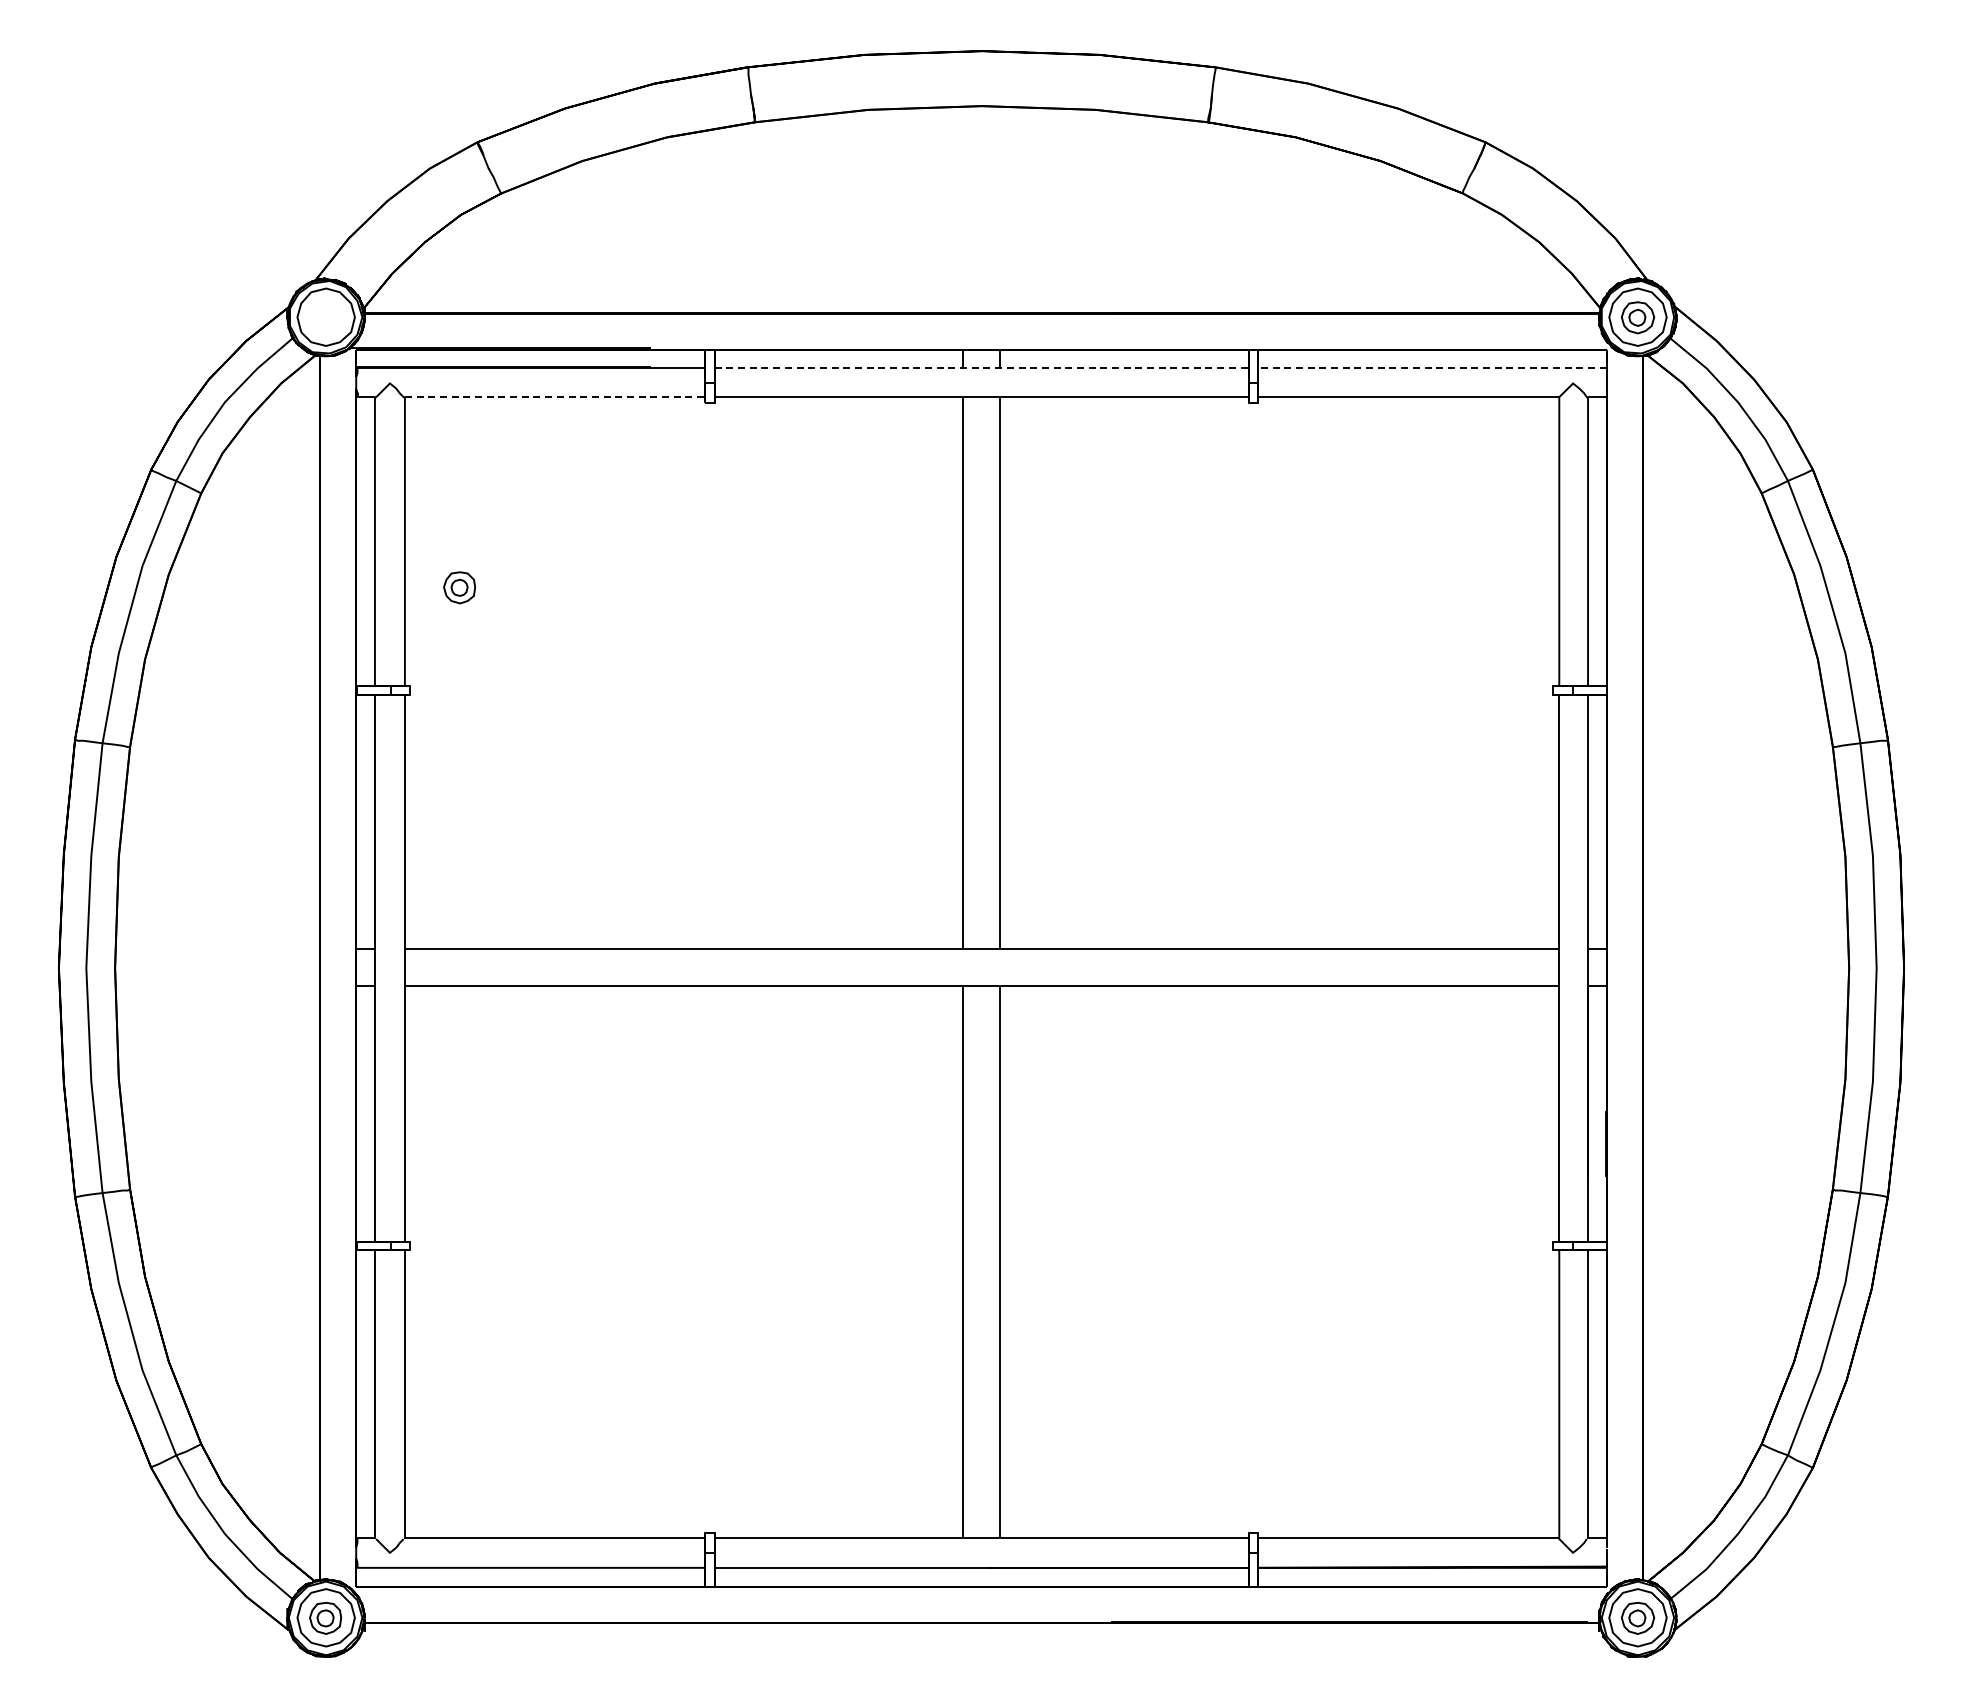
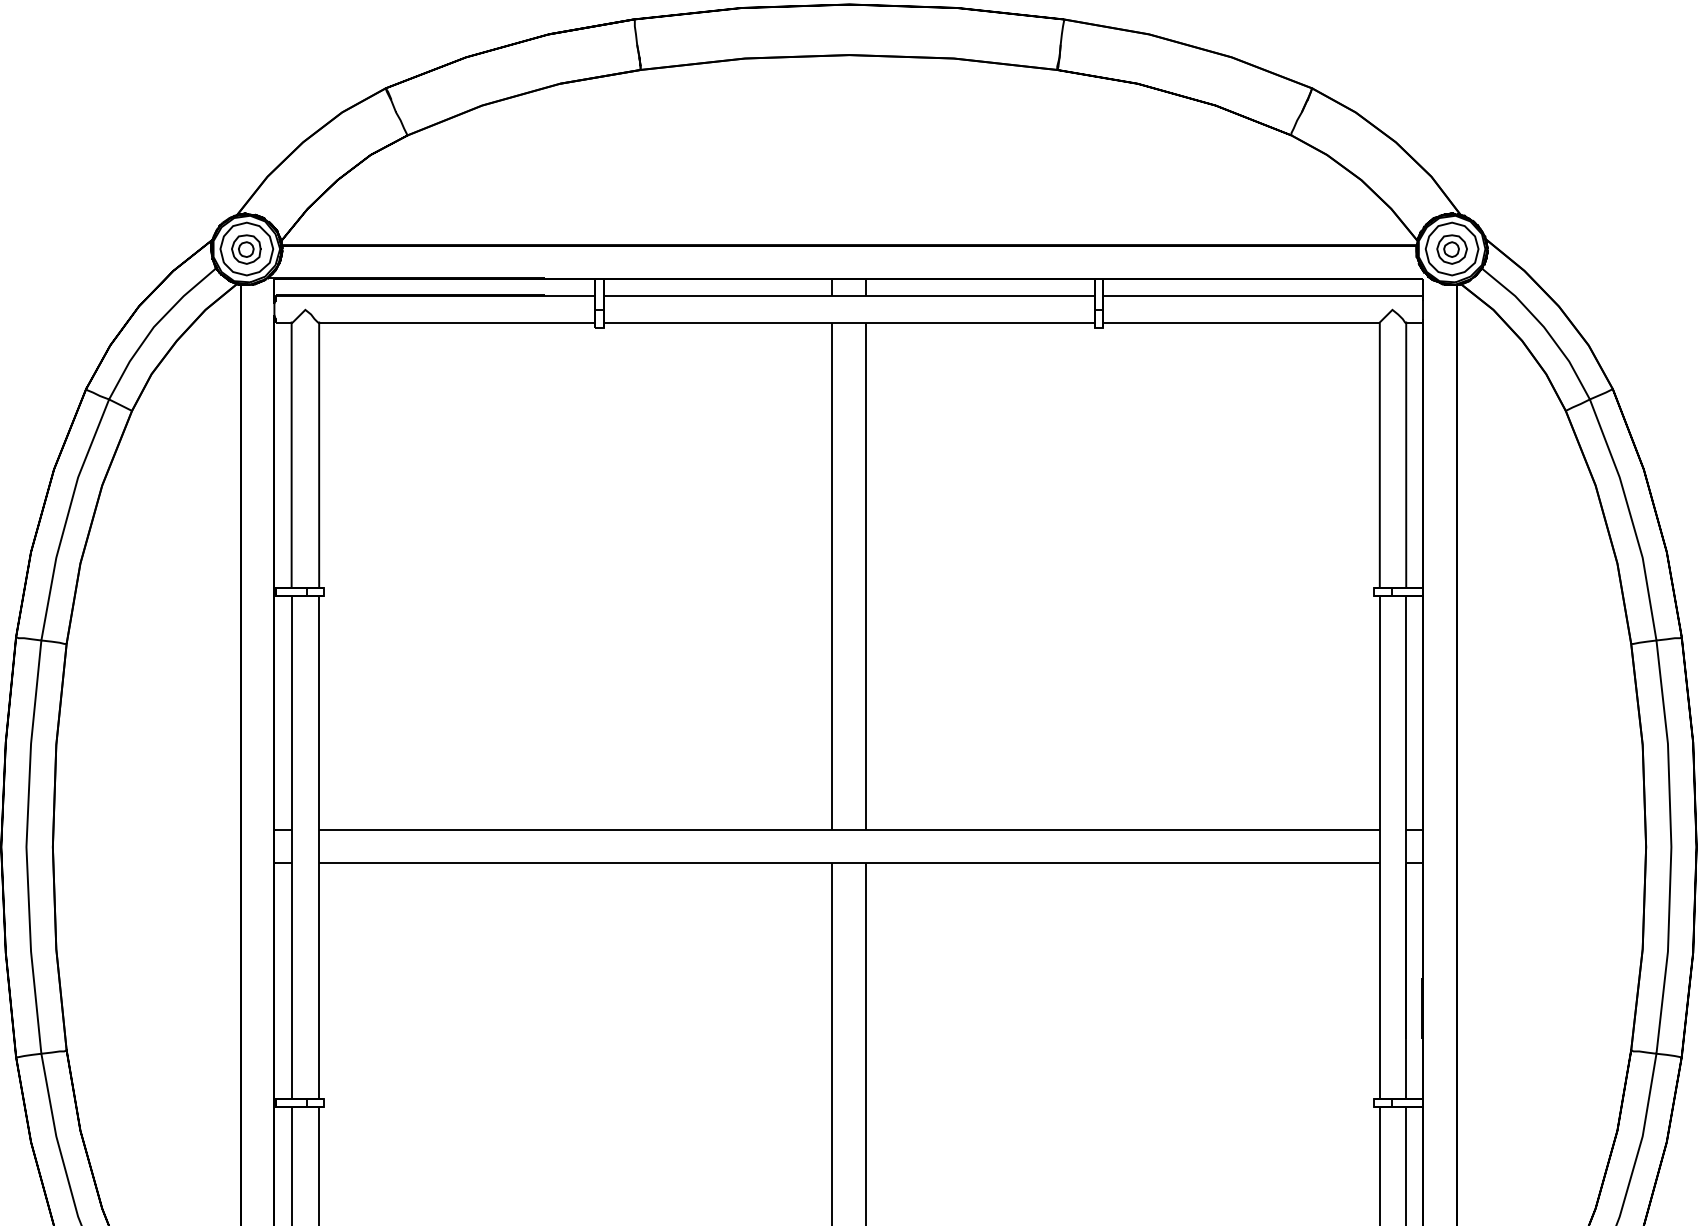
line: (981, 368) -> (848, 296), dashed -> solid
line: (1432, 368) -> (1263, 296), dashed -> solid
line: (554, 397) -> (456, 322), dashed -> solid
part: (459, 587) -> (246, 249), moved

